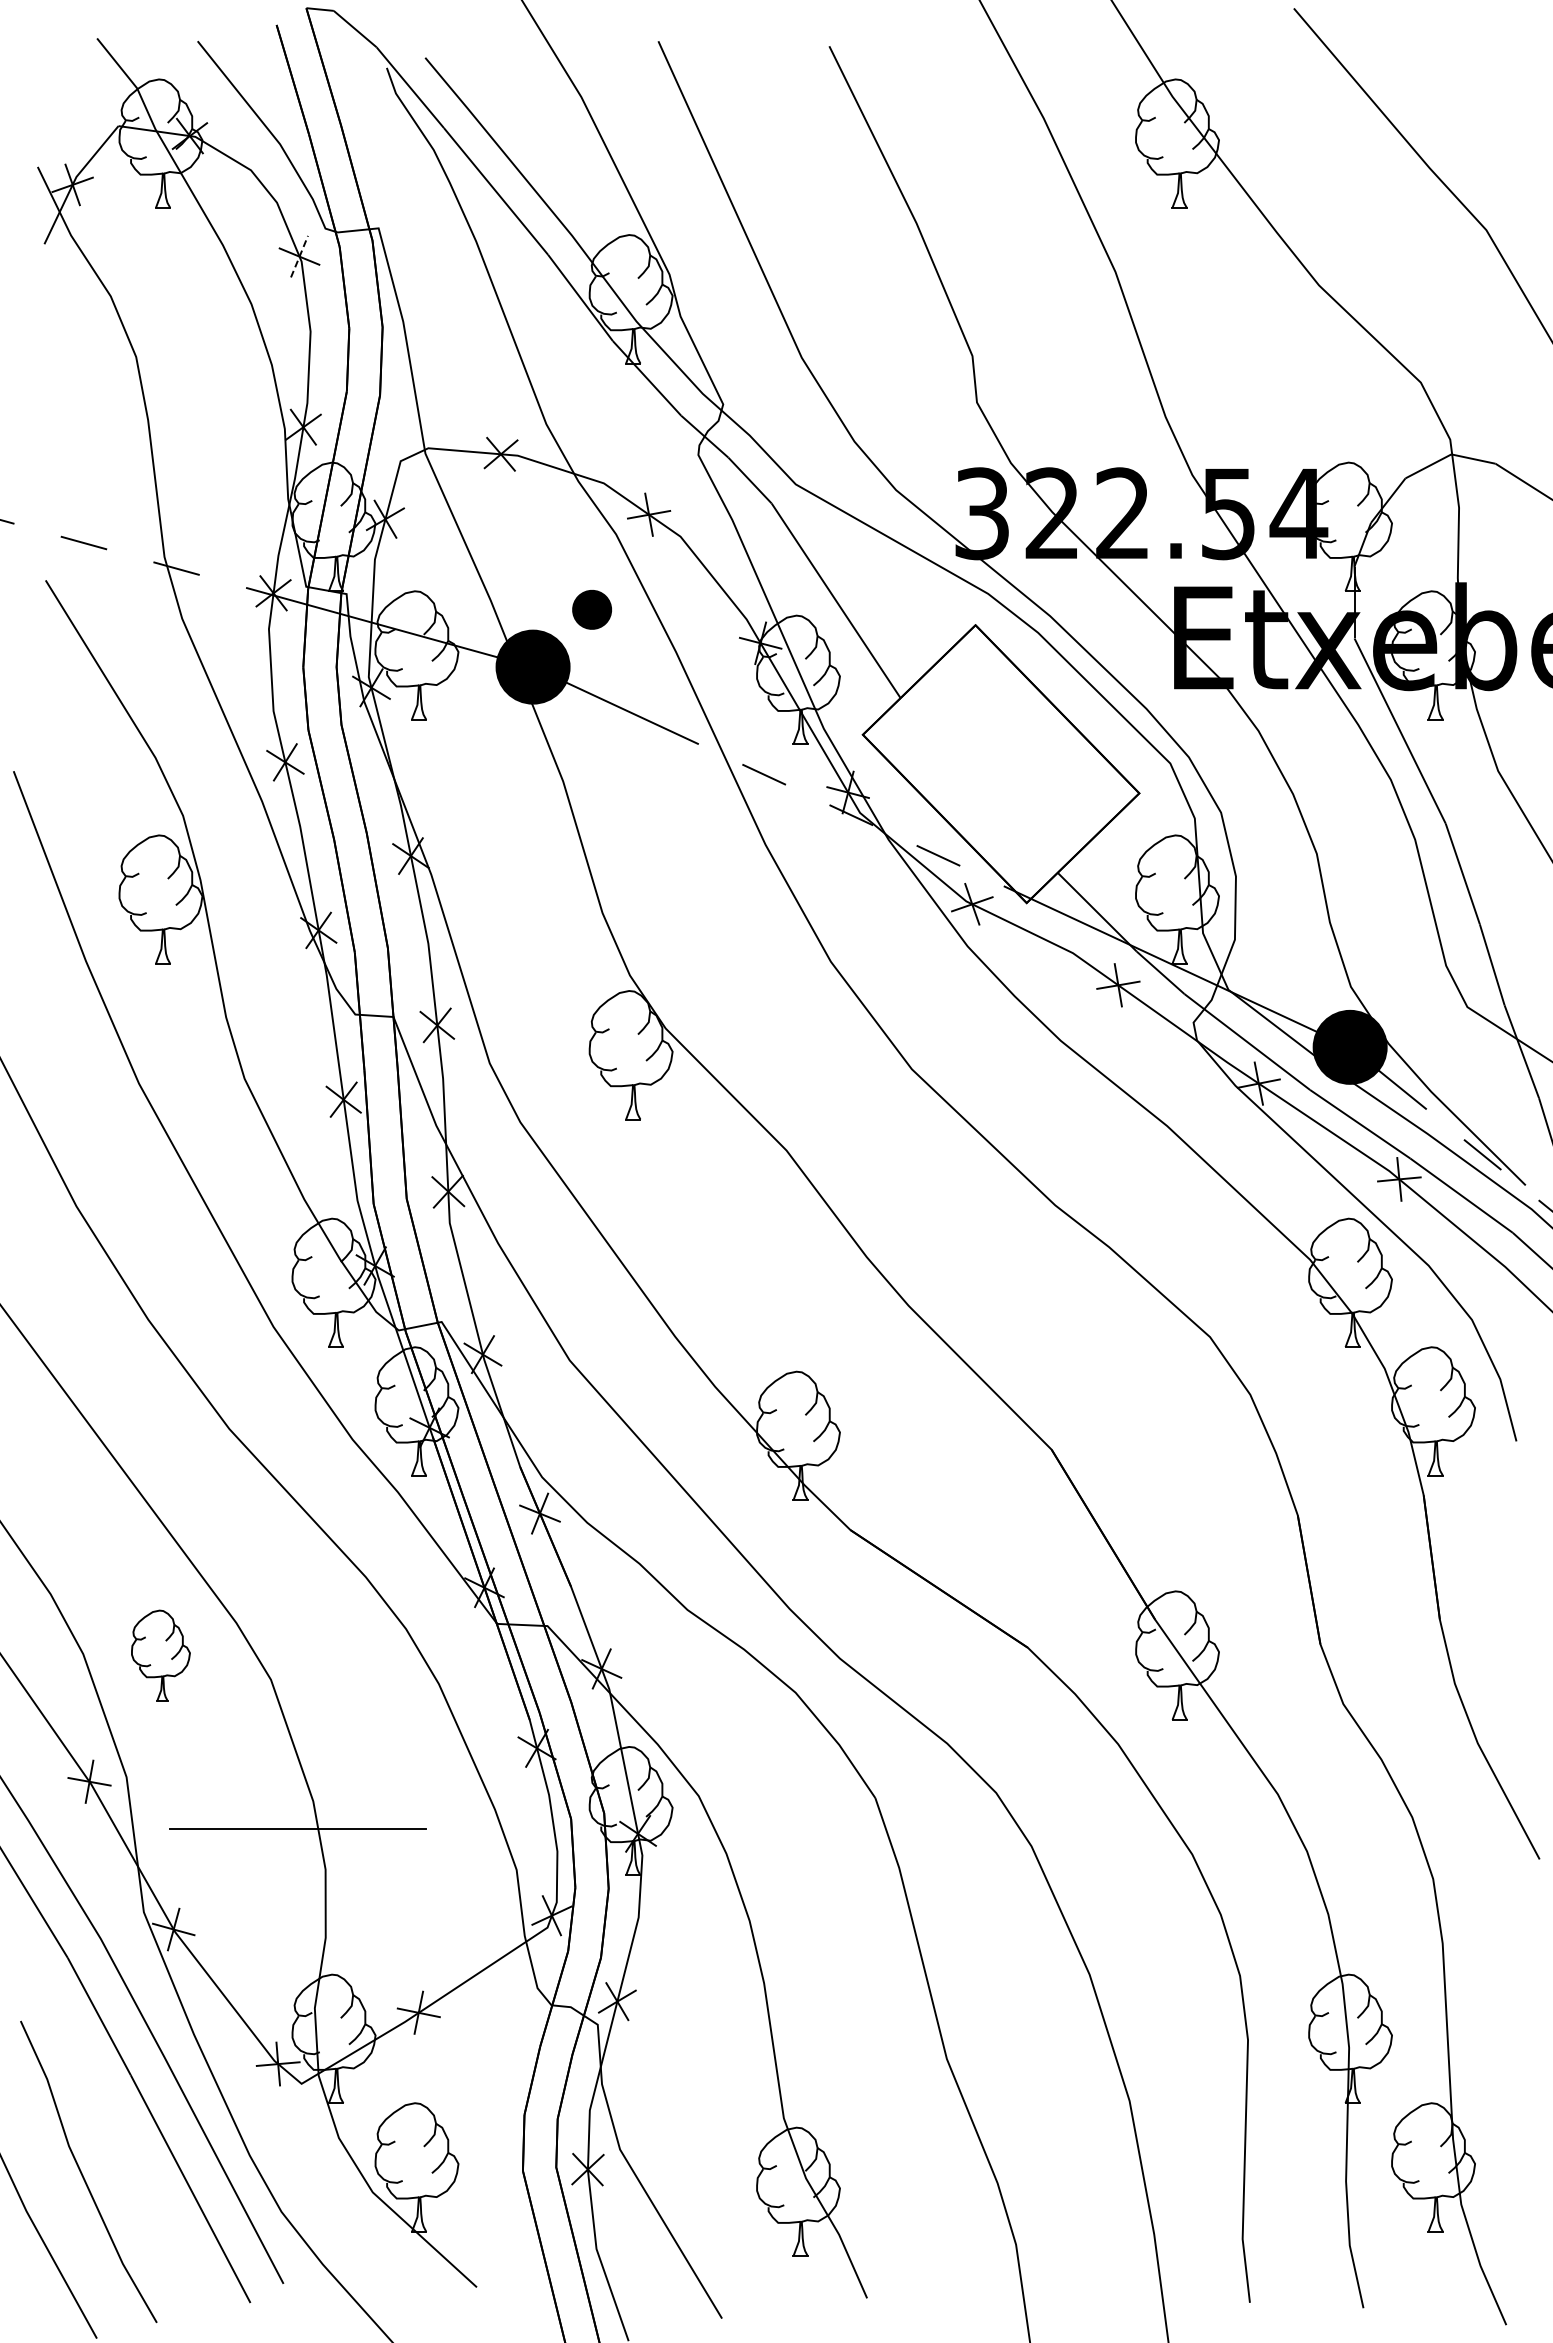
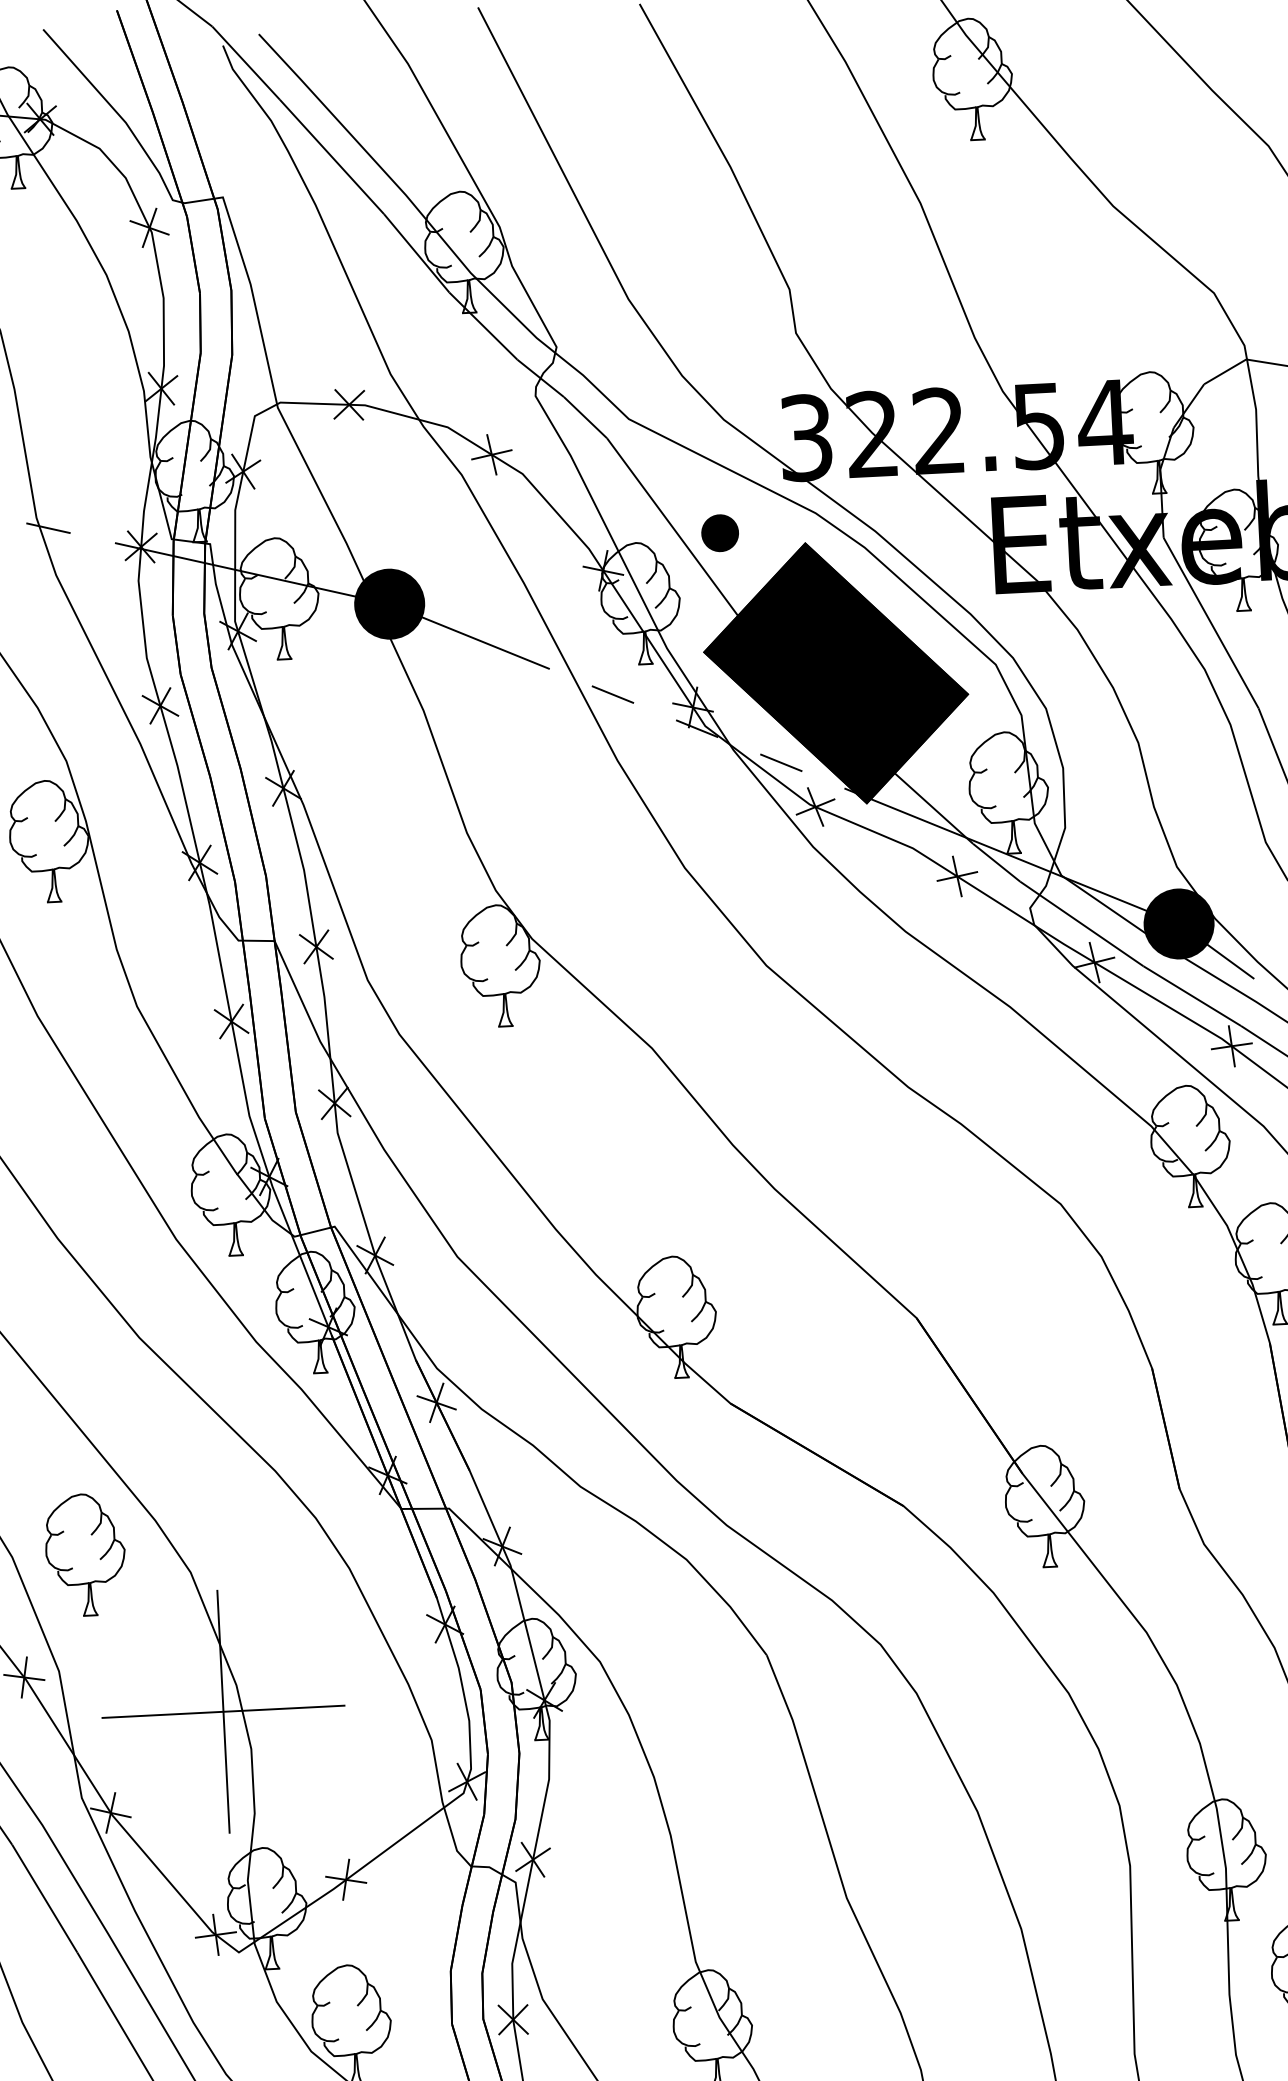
line: (299, 256) -> (149, 227), dashed -> solid
part: (591, 609) -> (719, 532), moved
fill: (1000, 764) -> (835, 673), added
part: (160, 1655) -> (85, 1554), size x1.43
line: (298, 1828) -> (223, 1711), added

